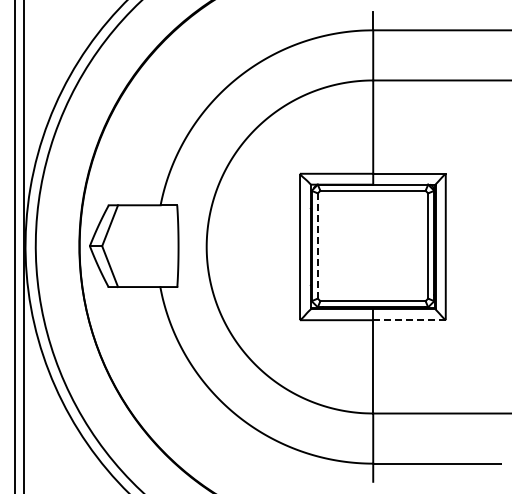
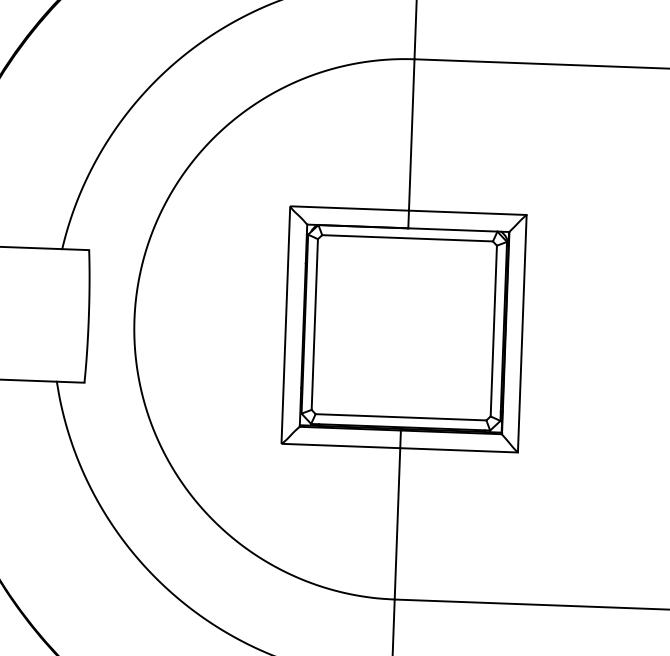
line: (317, 246) -> (314, 325), dashed -> solid
line: (409, 320) -> (459, 450), dashed -> solid

